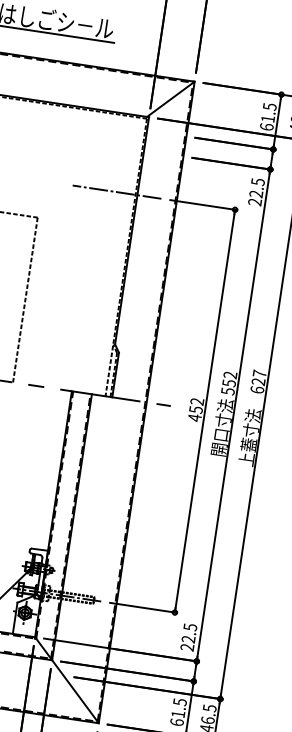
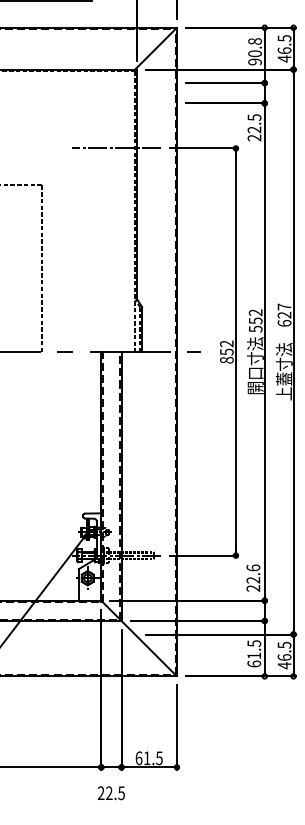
text: (267, 116) -> (254, 51), 61.5 -> 90.8
text: (194, 417) -> (226, 359), 452 -> 852
text: (190, 626) -> (253, 567), 22.5 -> 22.6

